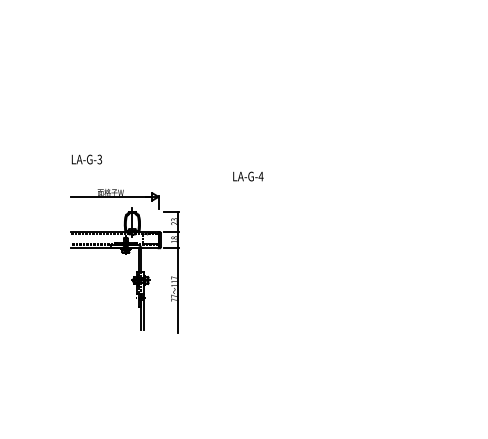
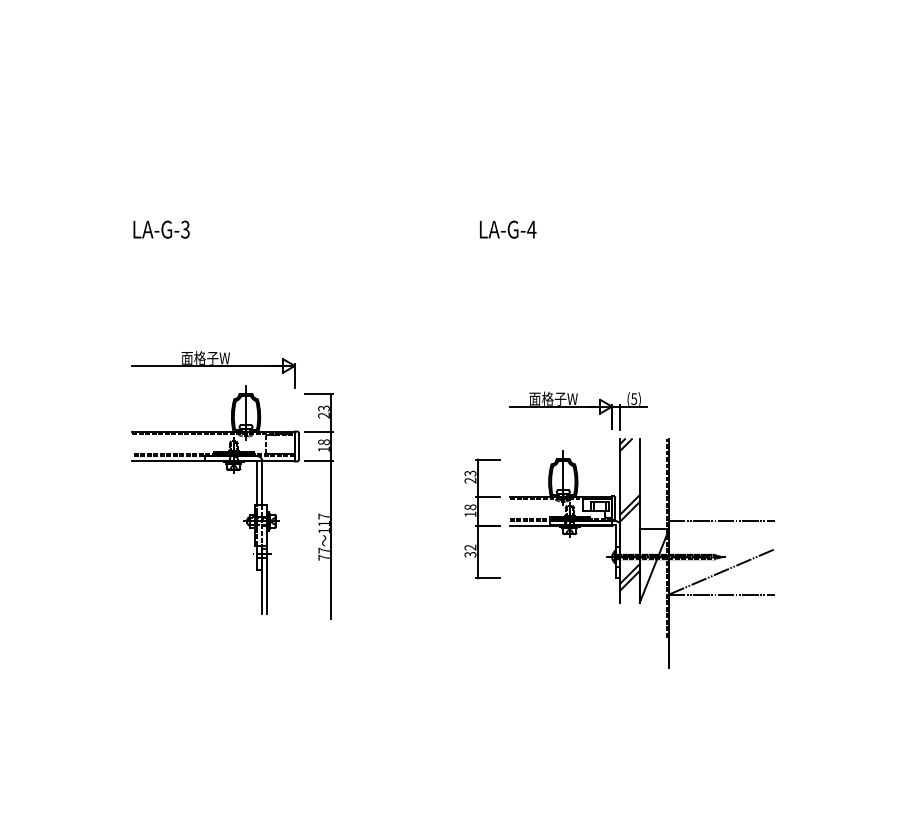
text: (86, 159) -> (160, 229), moved
text: (248, 176) -> (508, 229), moved
part: (333, 284) -> (619, 528), added

